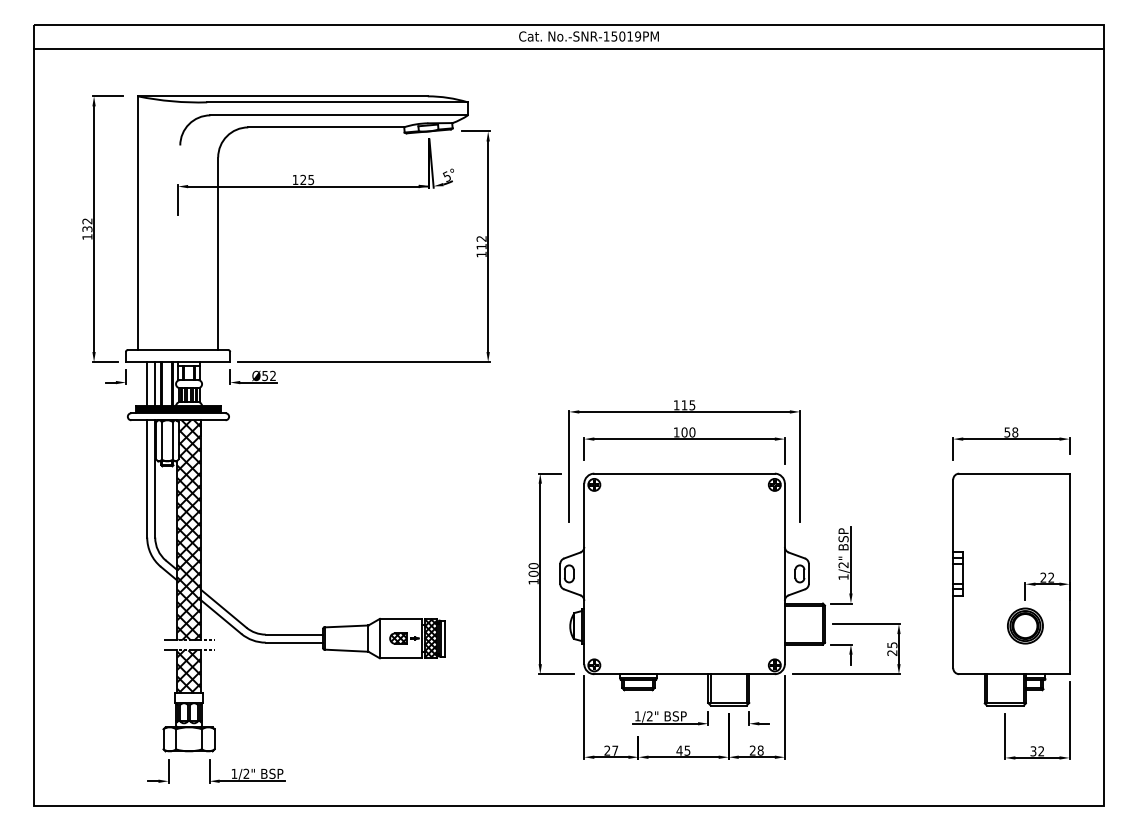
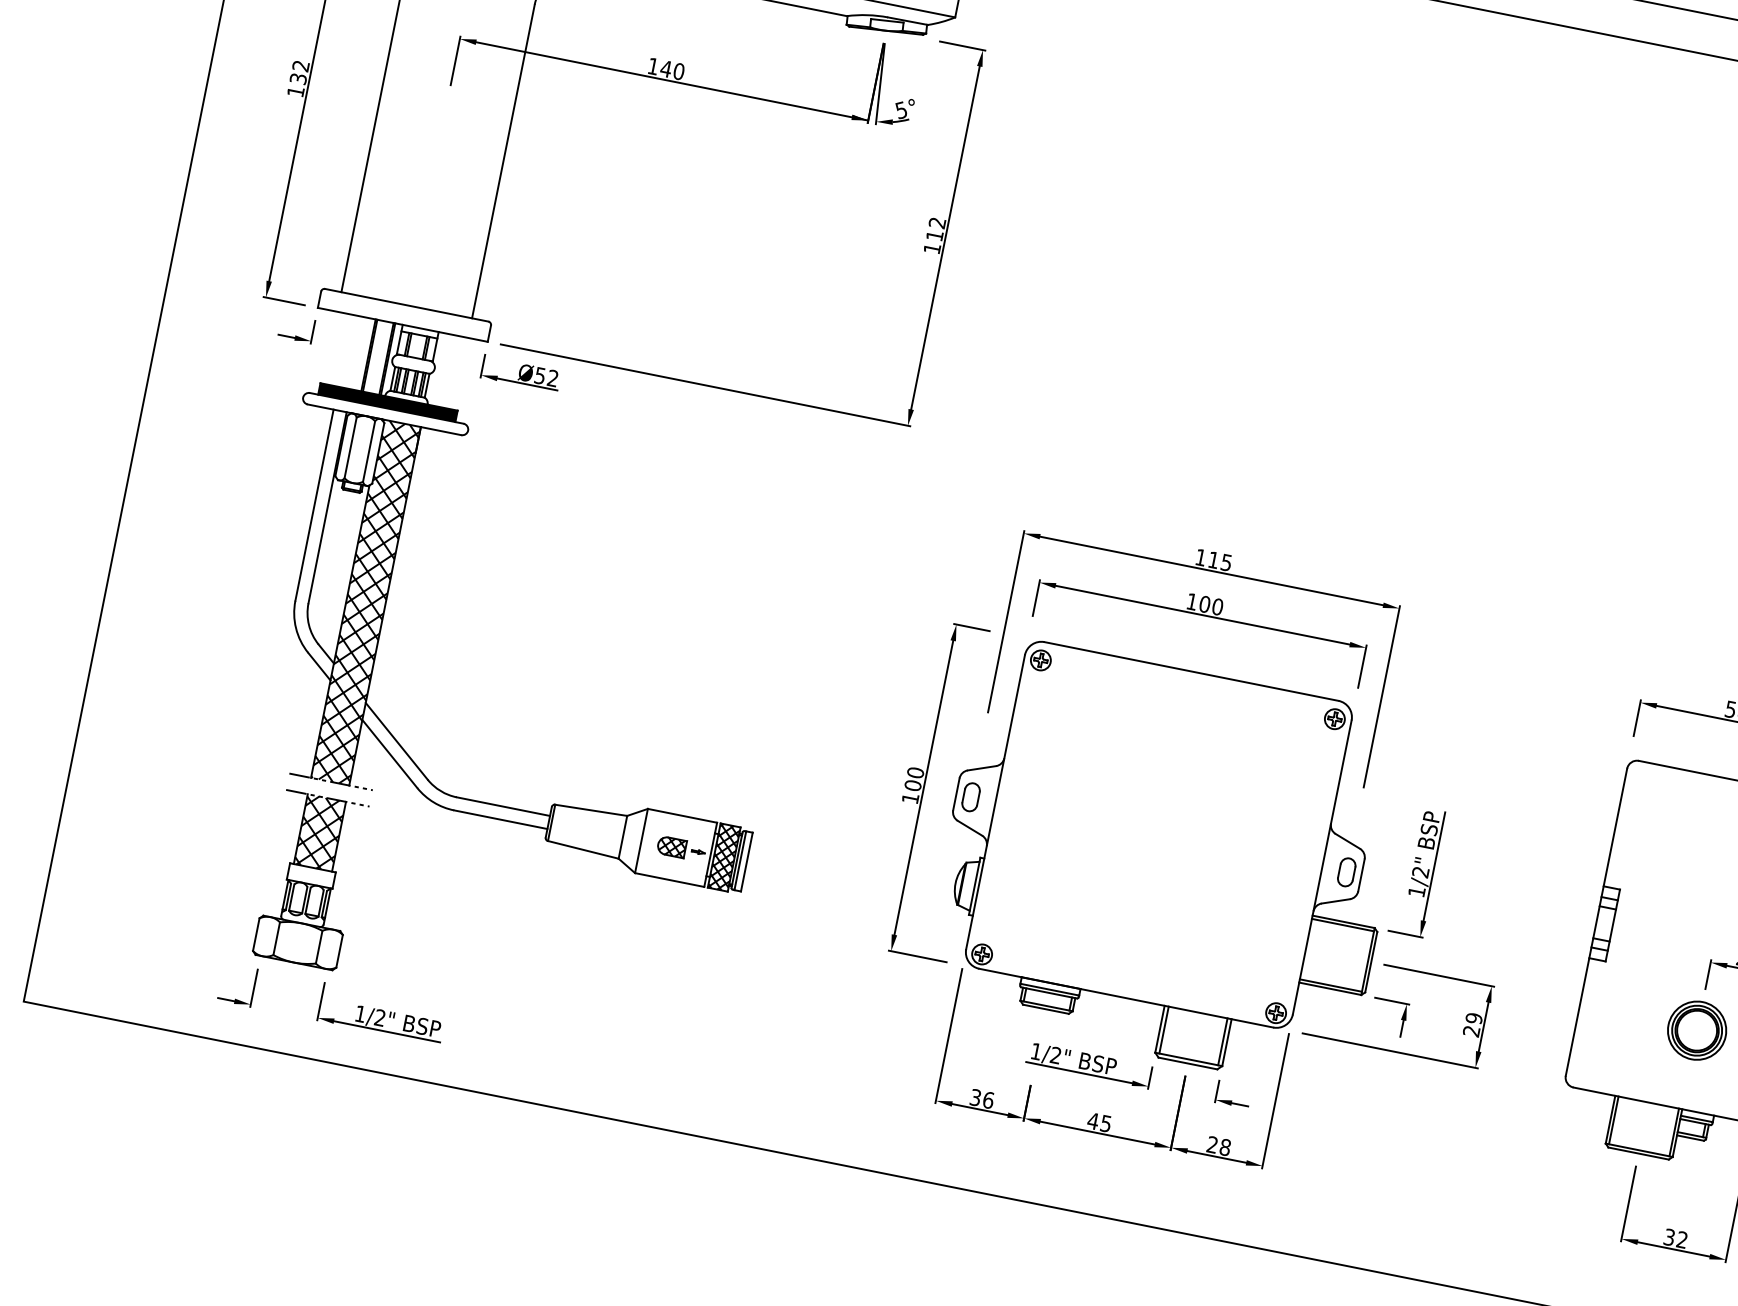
text: (307, 179) -> (673, 69), 125 -> 140
line: (147, 384) -> (345, 351), removed
line: (155, 384) -> (358, 354), removed
text: (892, 645) -> (1474, 1019), 25 -> 29
text: (611, 750) -> (982, 1098), 27 -> 36

